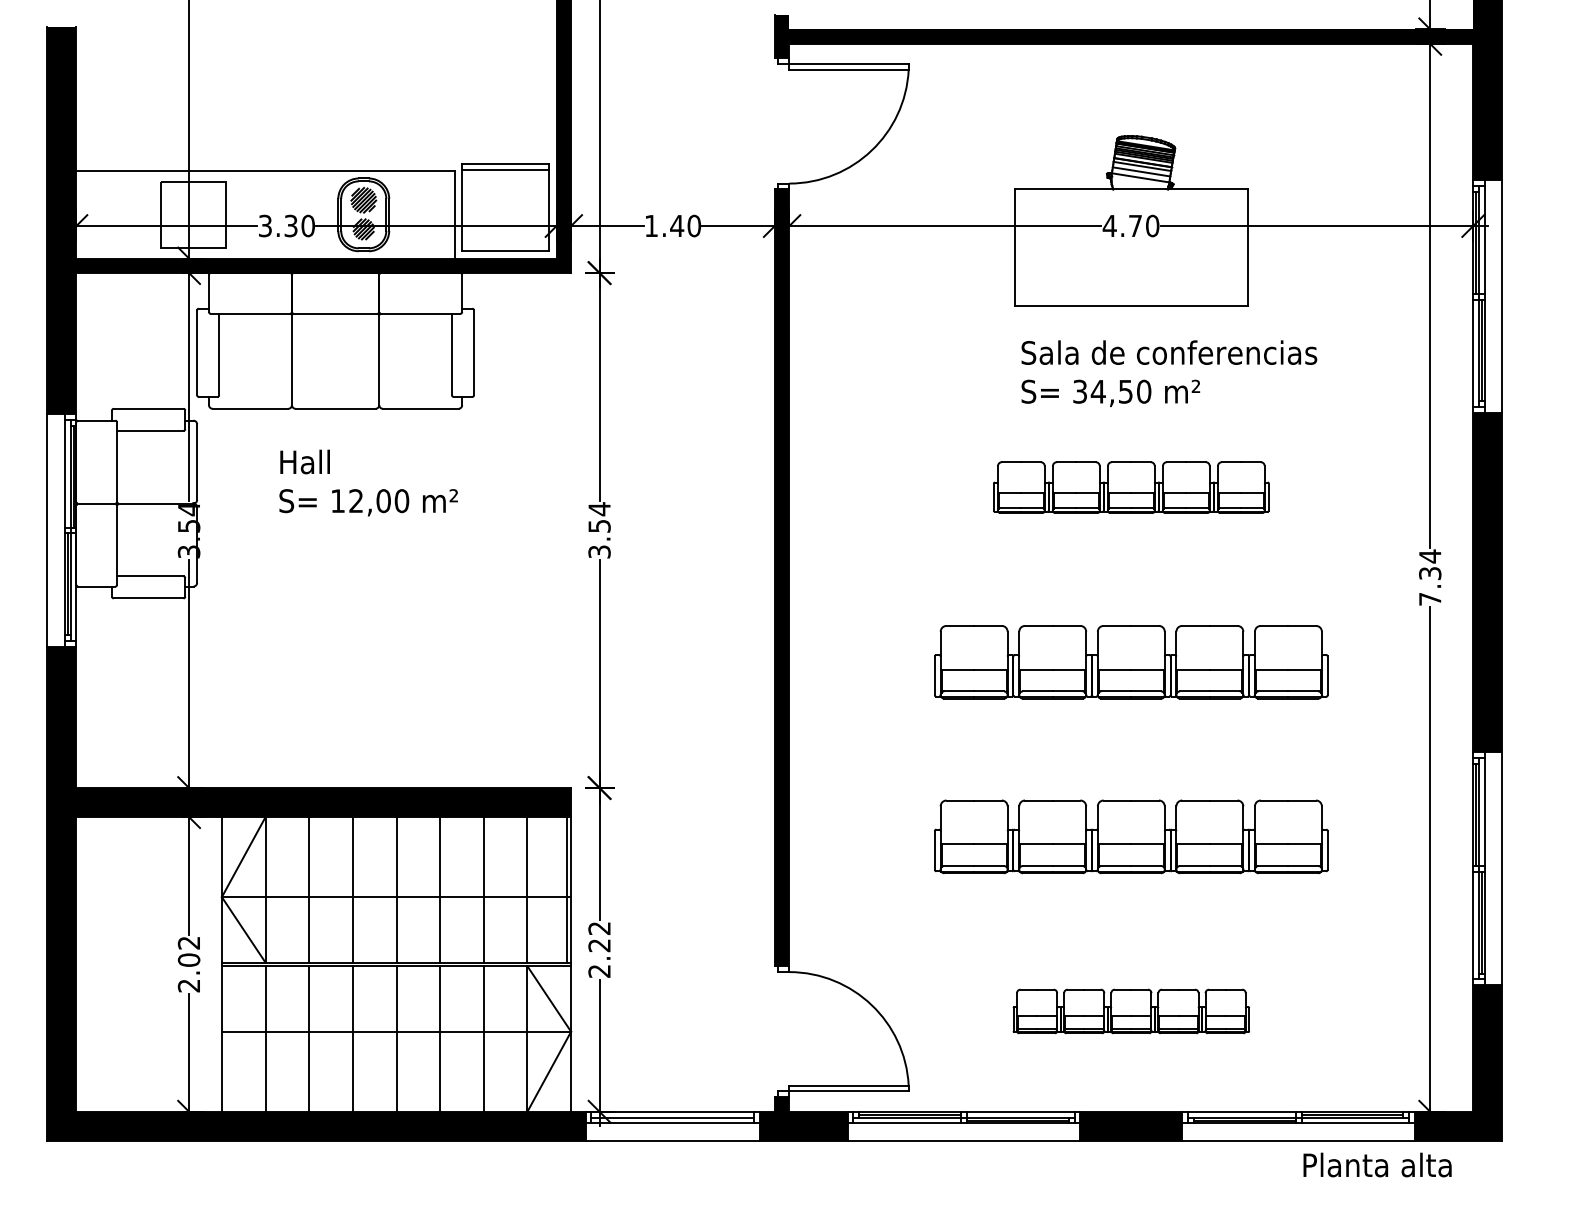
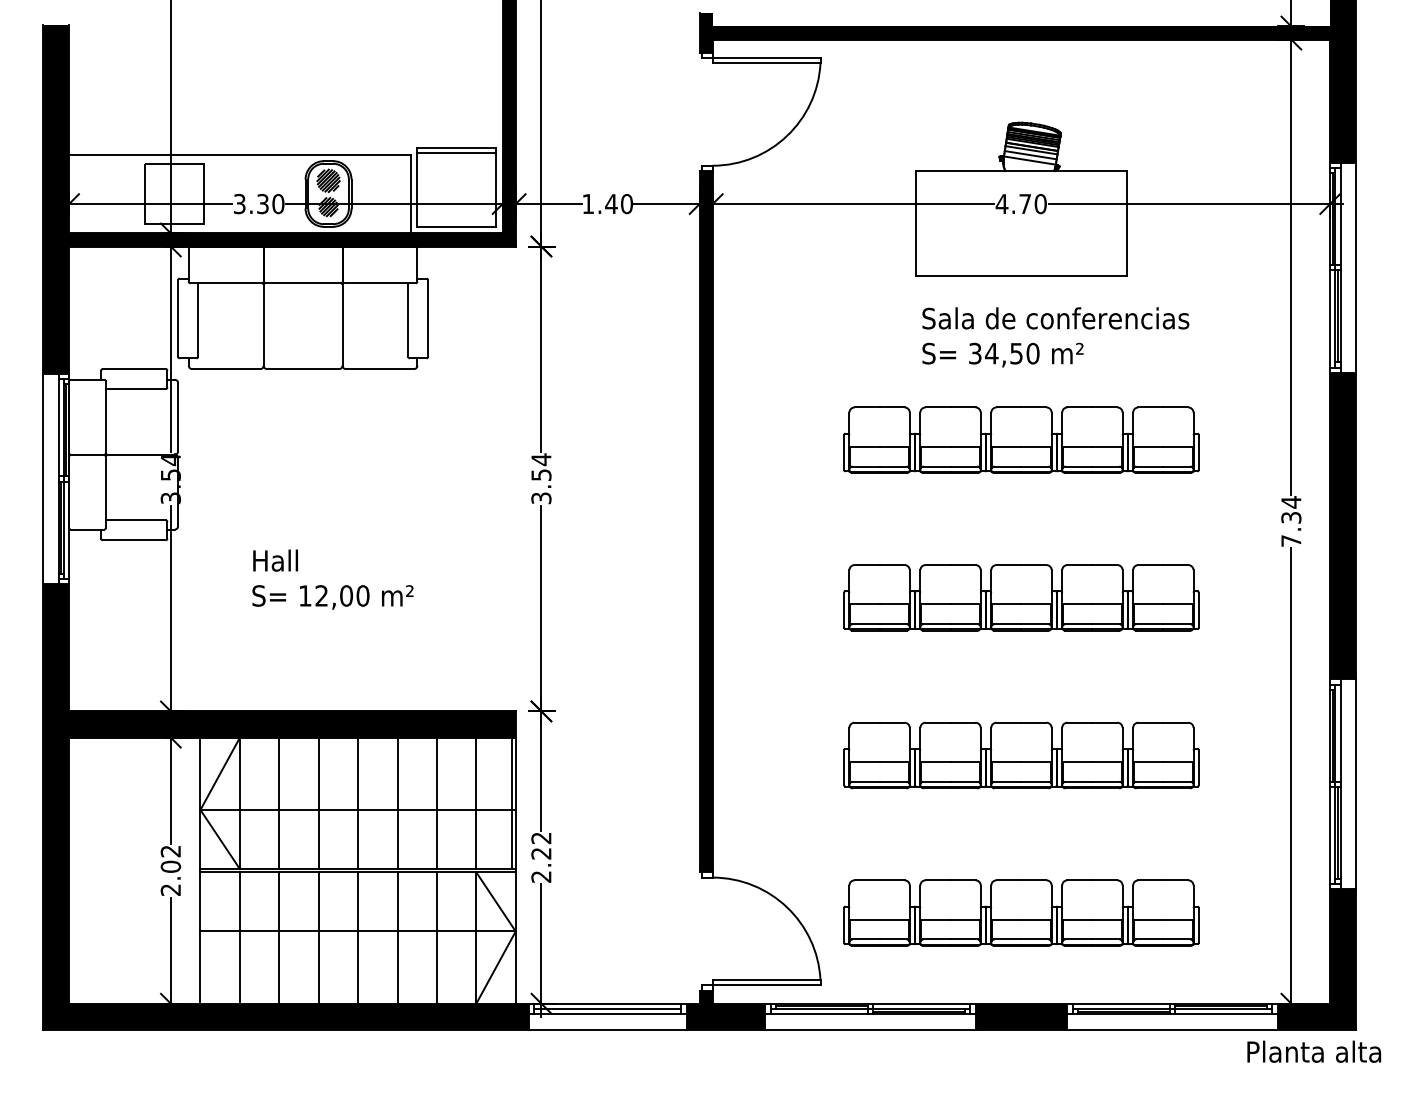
text: (368, 482) -> (332, 579), moved
part: (1131, 487) -> (1021, 440), size x1.43
part: (1131, 1011) -> (1021, 913), size x1.67
text: (1377, 1164) -> (1314, 1051), moved

